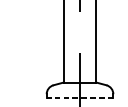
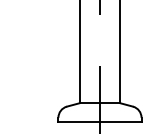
line: (80, 97) -> (100, 122), dashed -> solid

